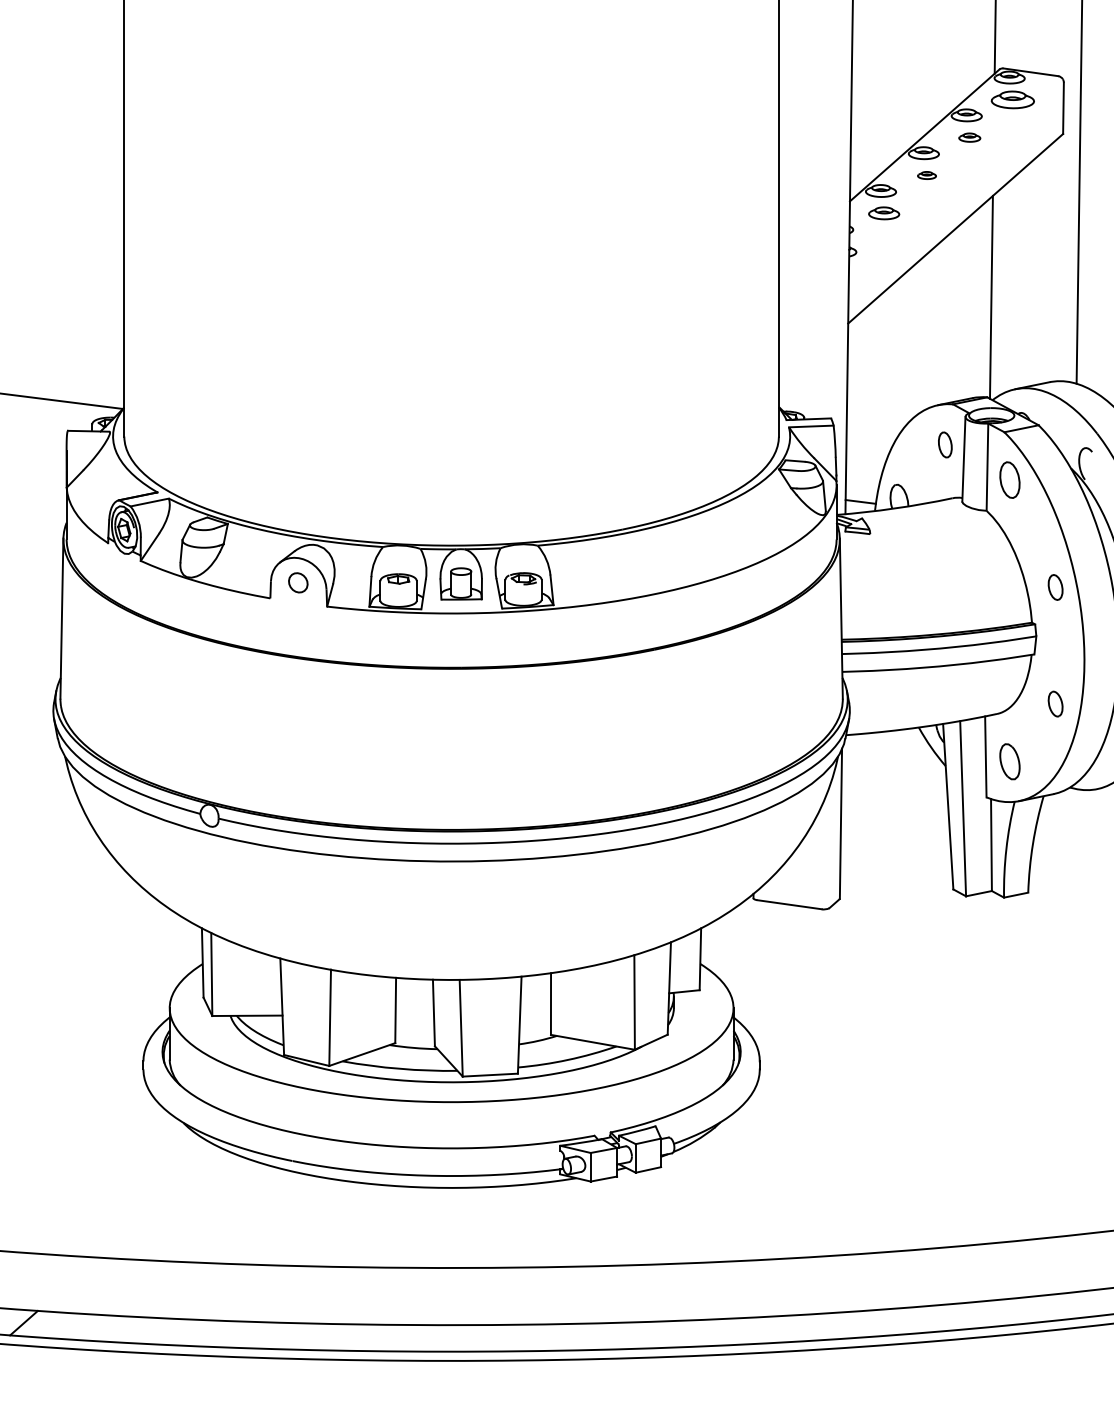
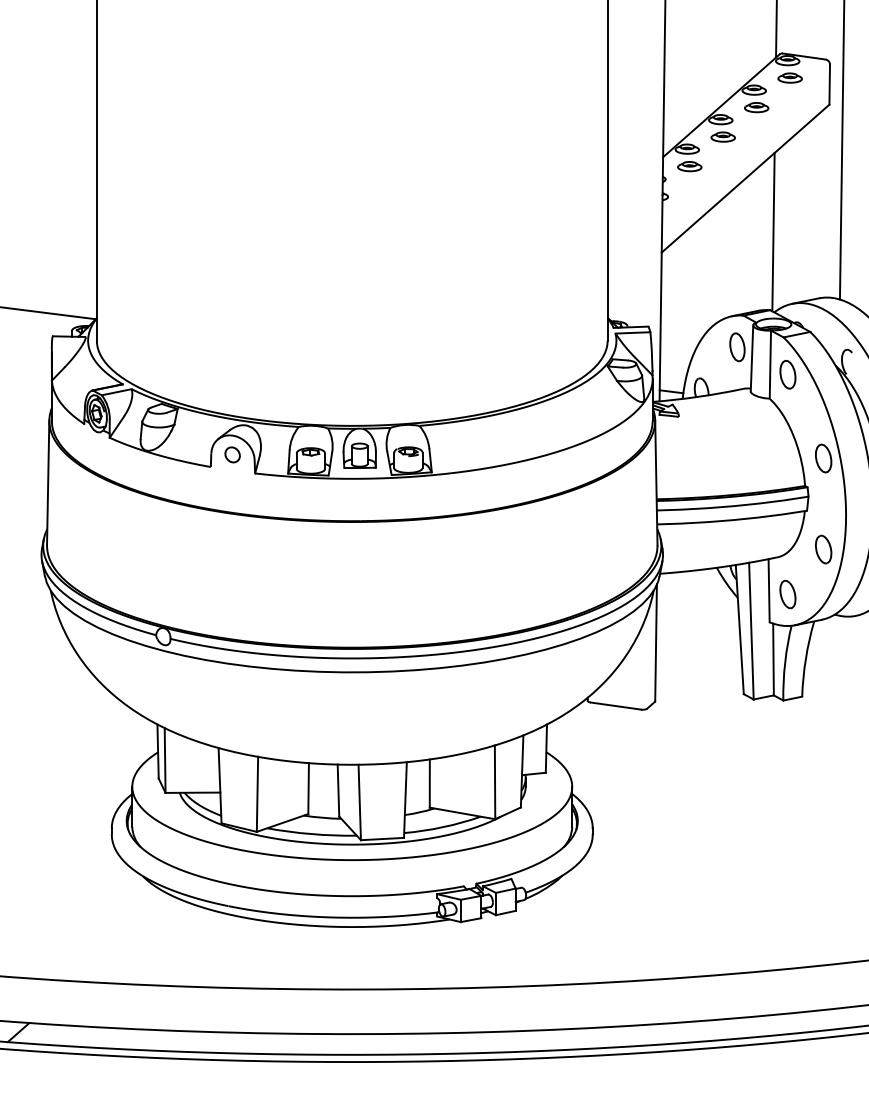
part: (1012, 99) -> (789, 77), size x0.71
part: (969, 137) -> (756, 107), size x1.43
part: (926, 175) -> (722, 137), size x1.67
part: (945, 444) -> (737, 346), size x1.43
part: (1055, 587) -> (823, 458), size x1.43
part: (1055, 703) -> (823, 549), size x1.43

